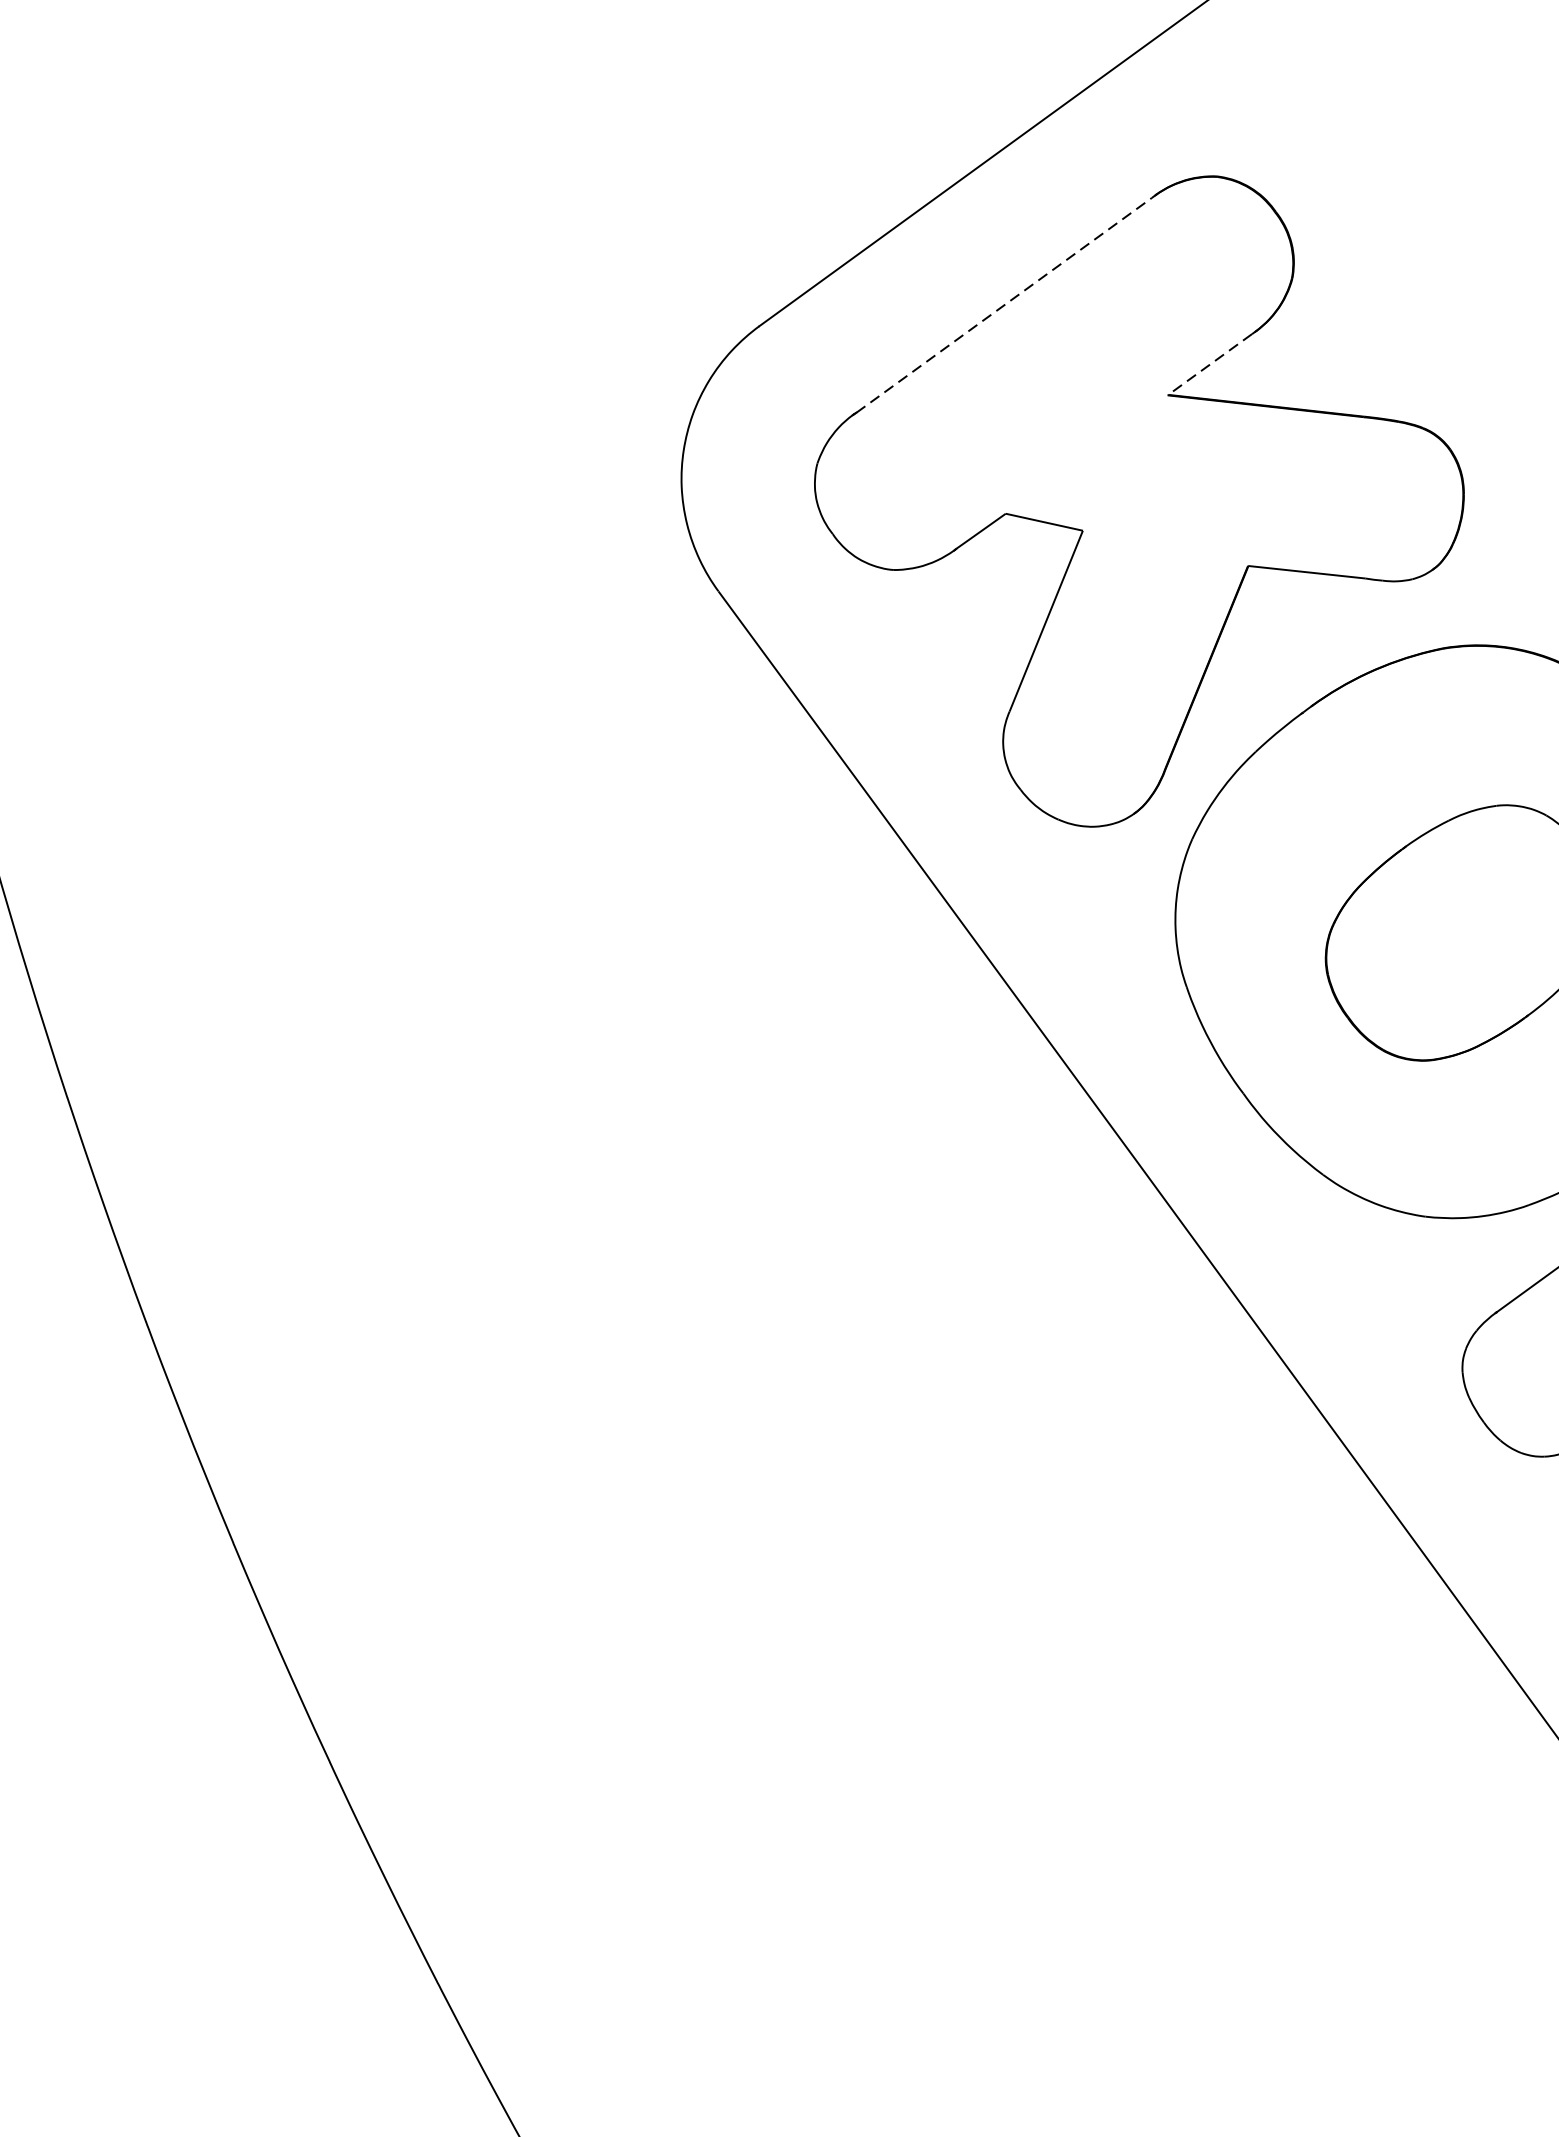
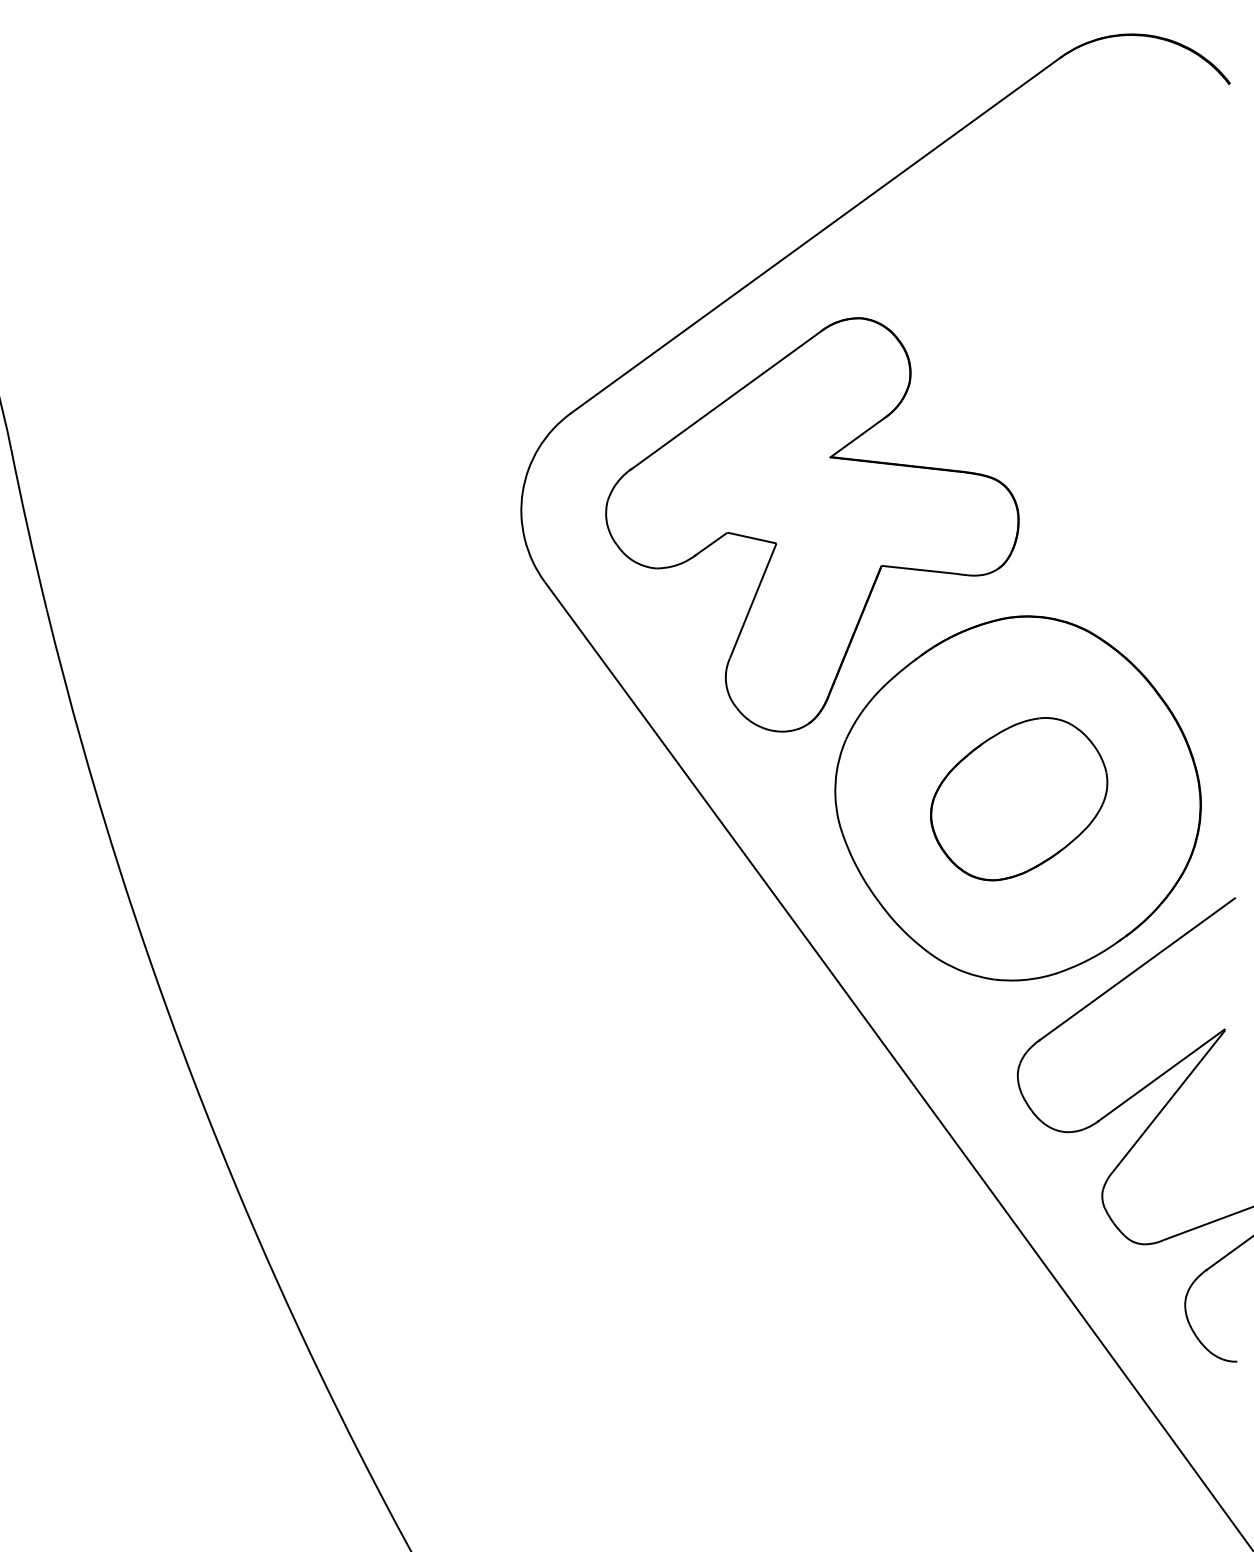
line: (1004, 304) -> (726, 399), dashed -> solid
line: (1208, 365) -> (856, 438), dashed -> solid

